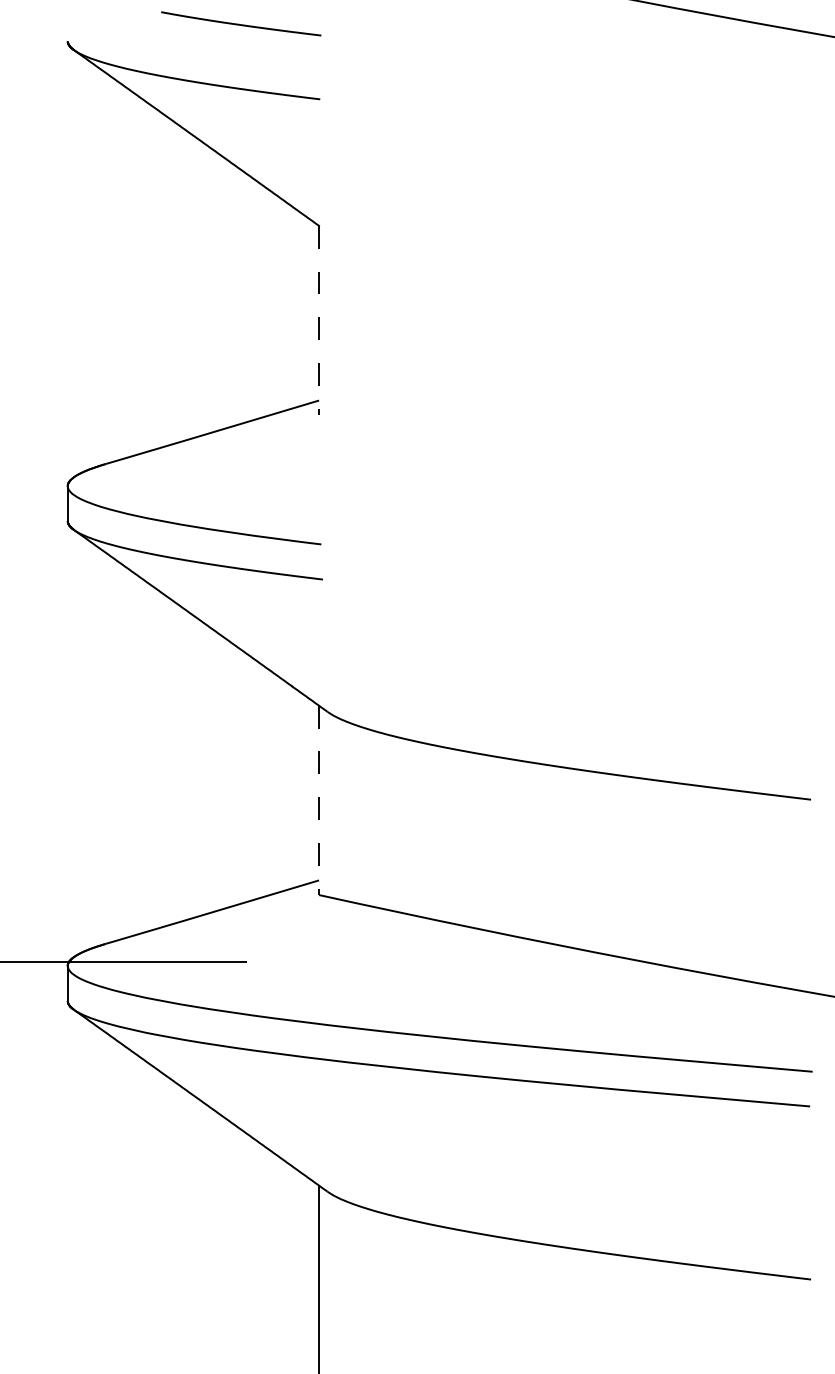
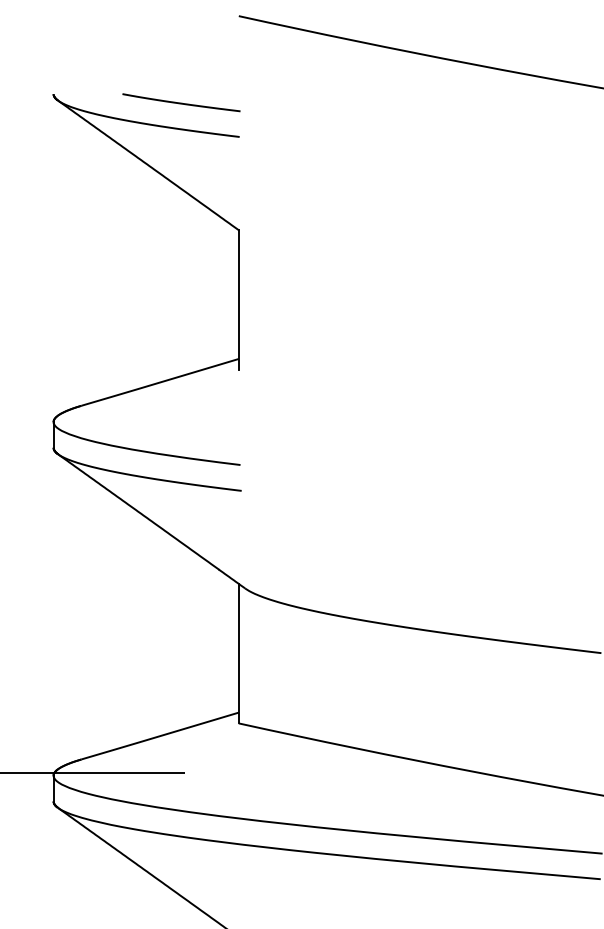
curve: (241, 24) -> (181, 103), moved
line: (319, 320) -> (239, 299), dashed -> solid
line: (319, 800) -> (239, 653), dashed -> solid

